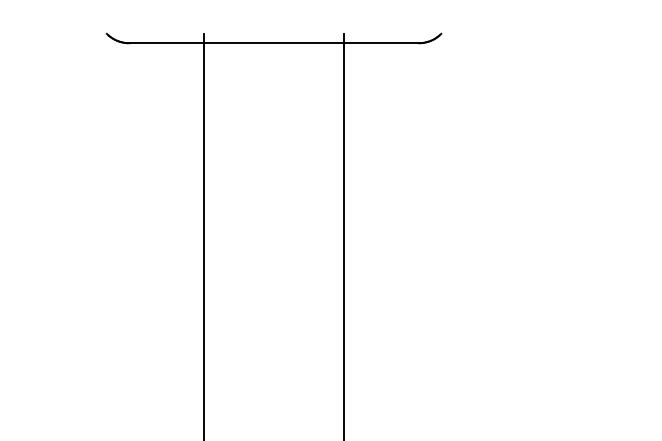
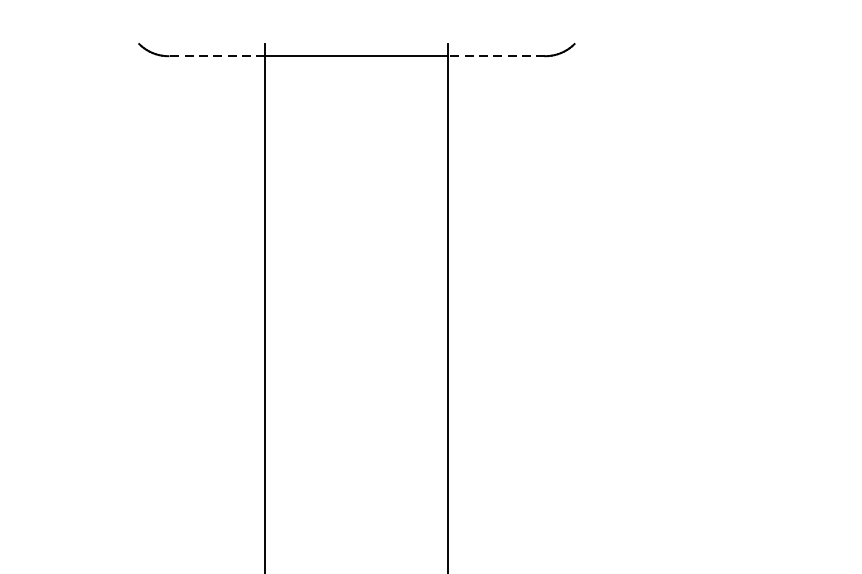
line: (166, 43) -> (216, 56), solid -> dashed
line: (381, 43) -> (496, 56), solid -> dashed

